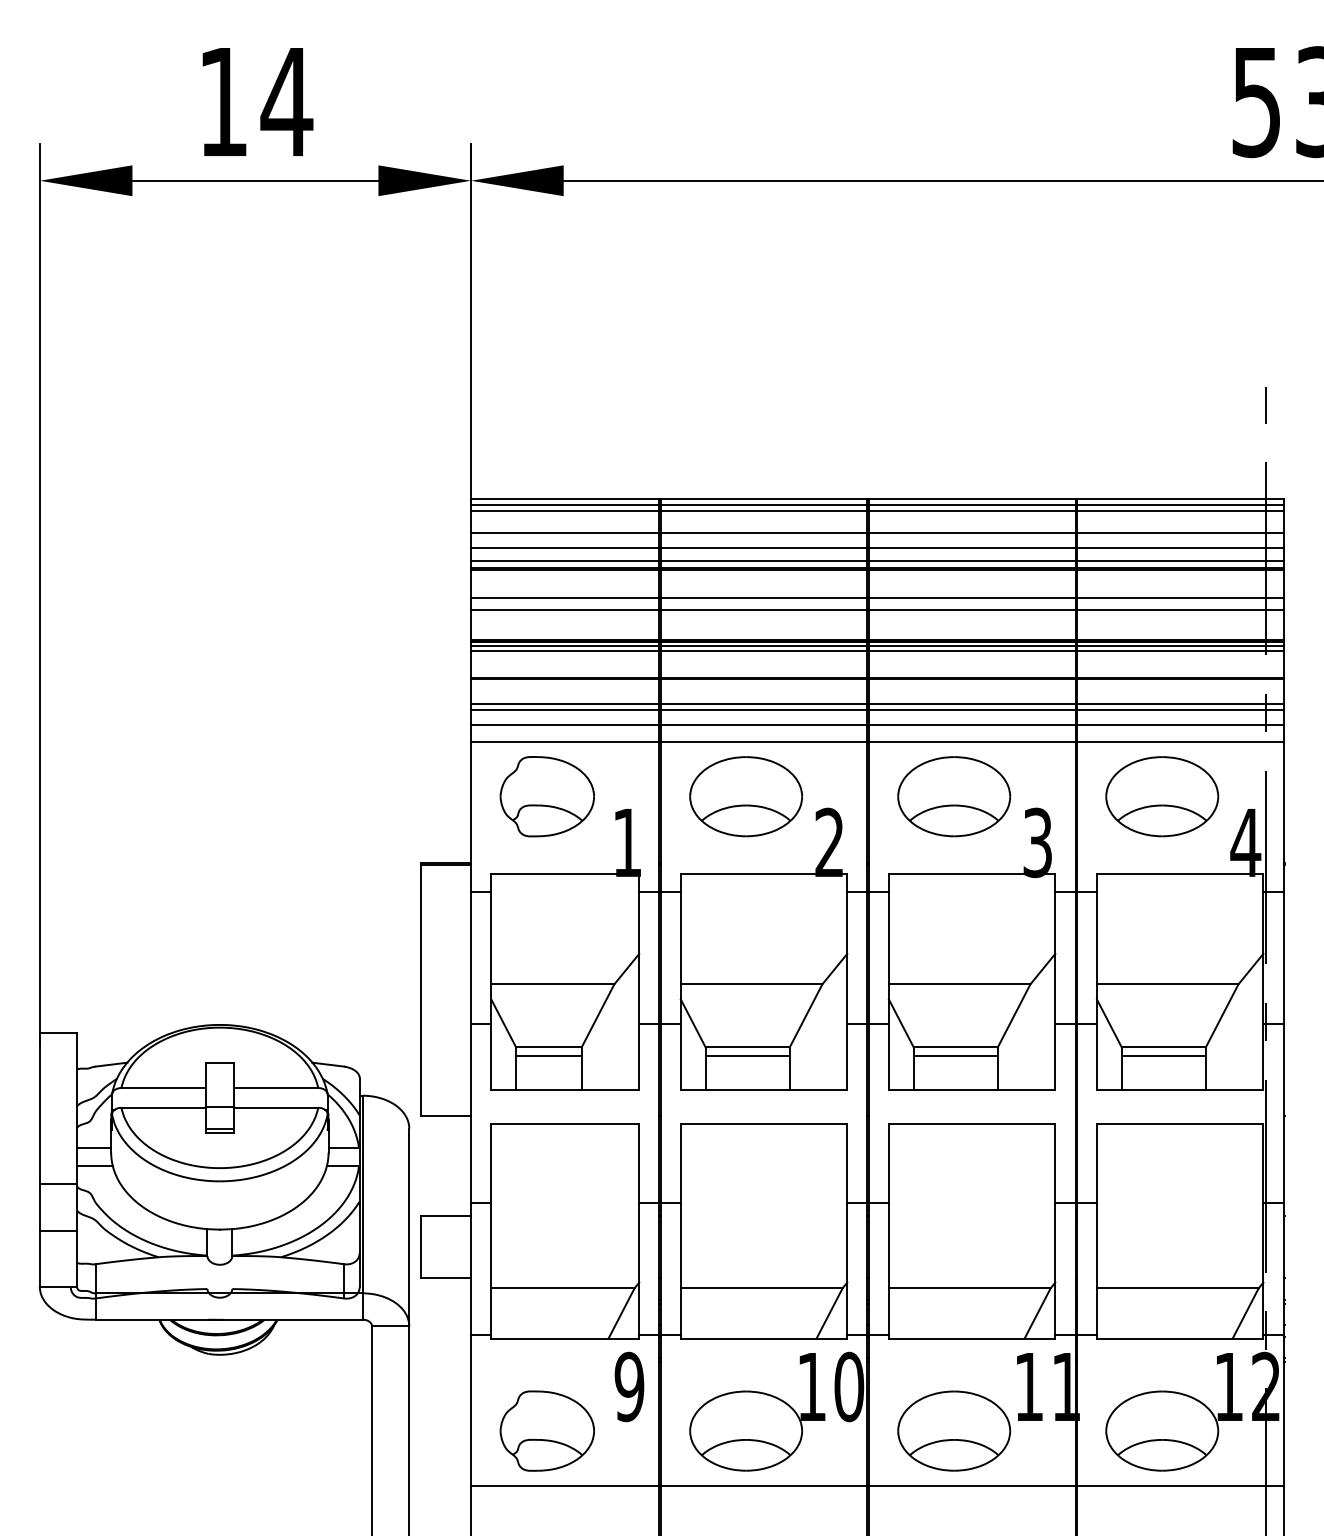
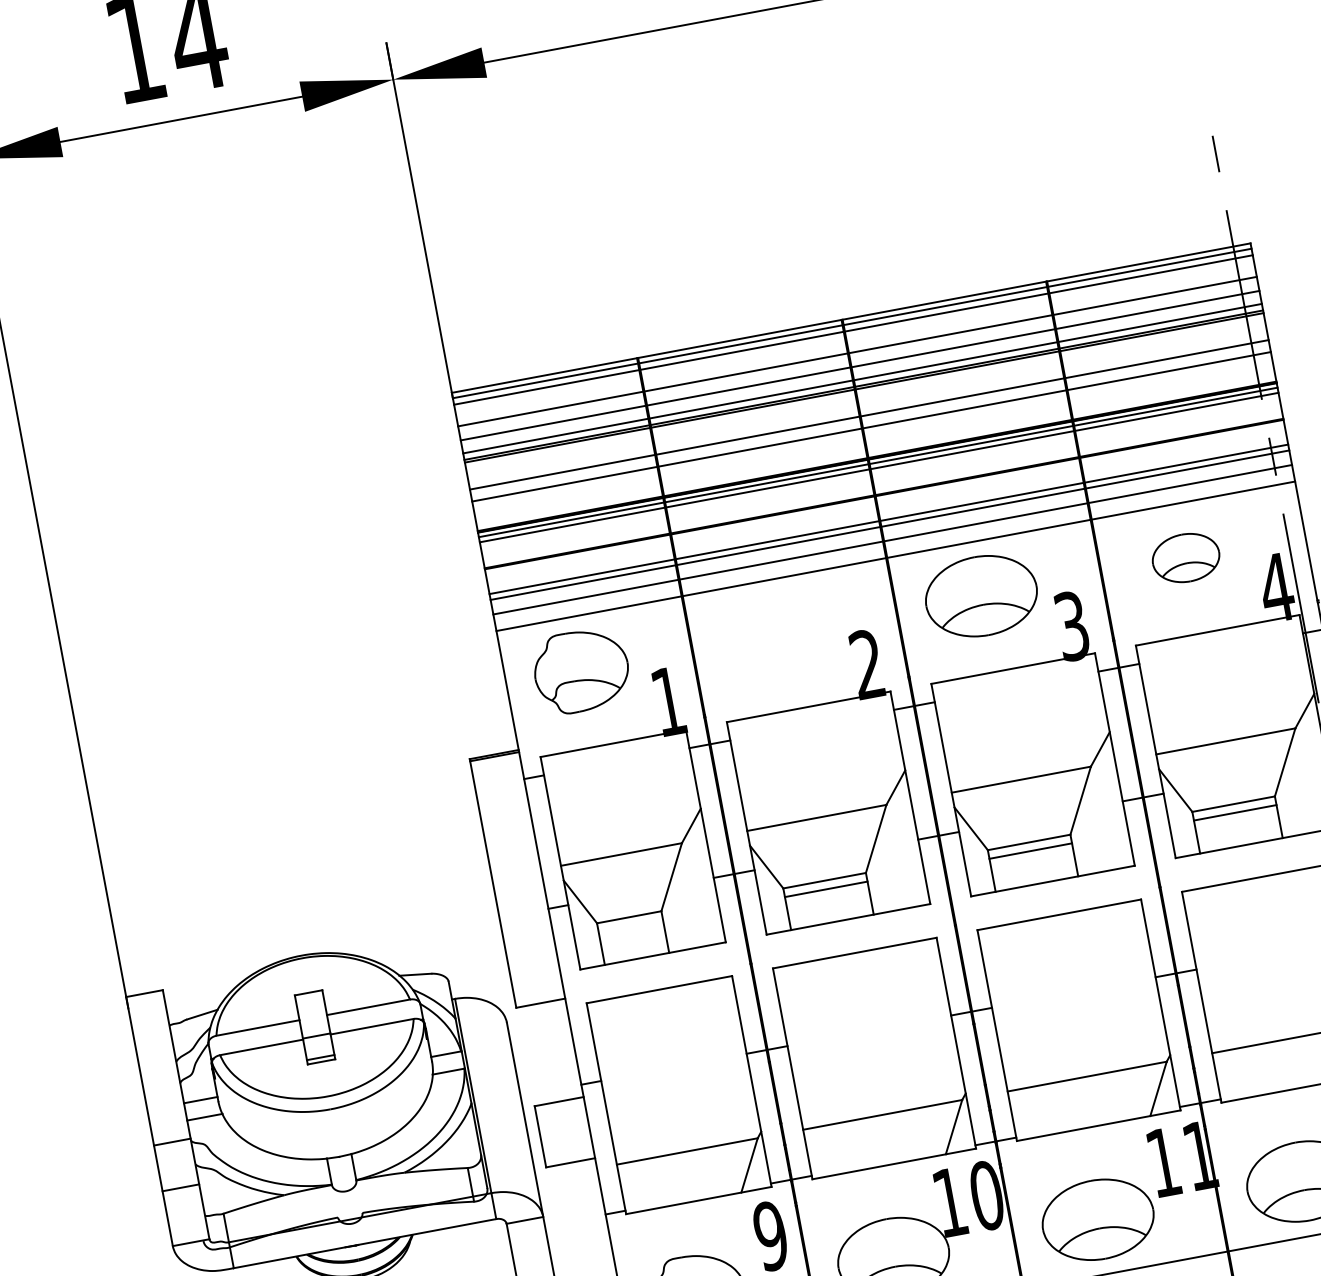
part: (746, 796) -> (777, 634), removed
part: (1162, 796) -> (1186, 557), size x0.6
line: (548, 1056) -> (630, 926), removed

